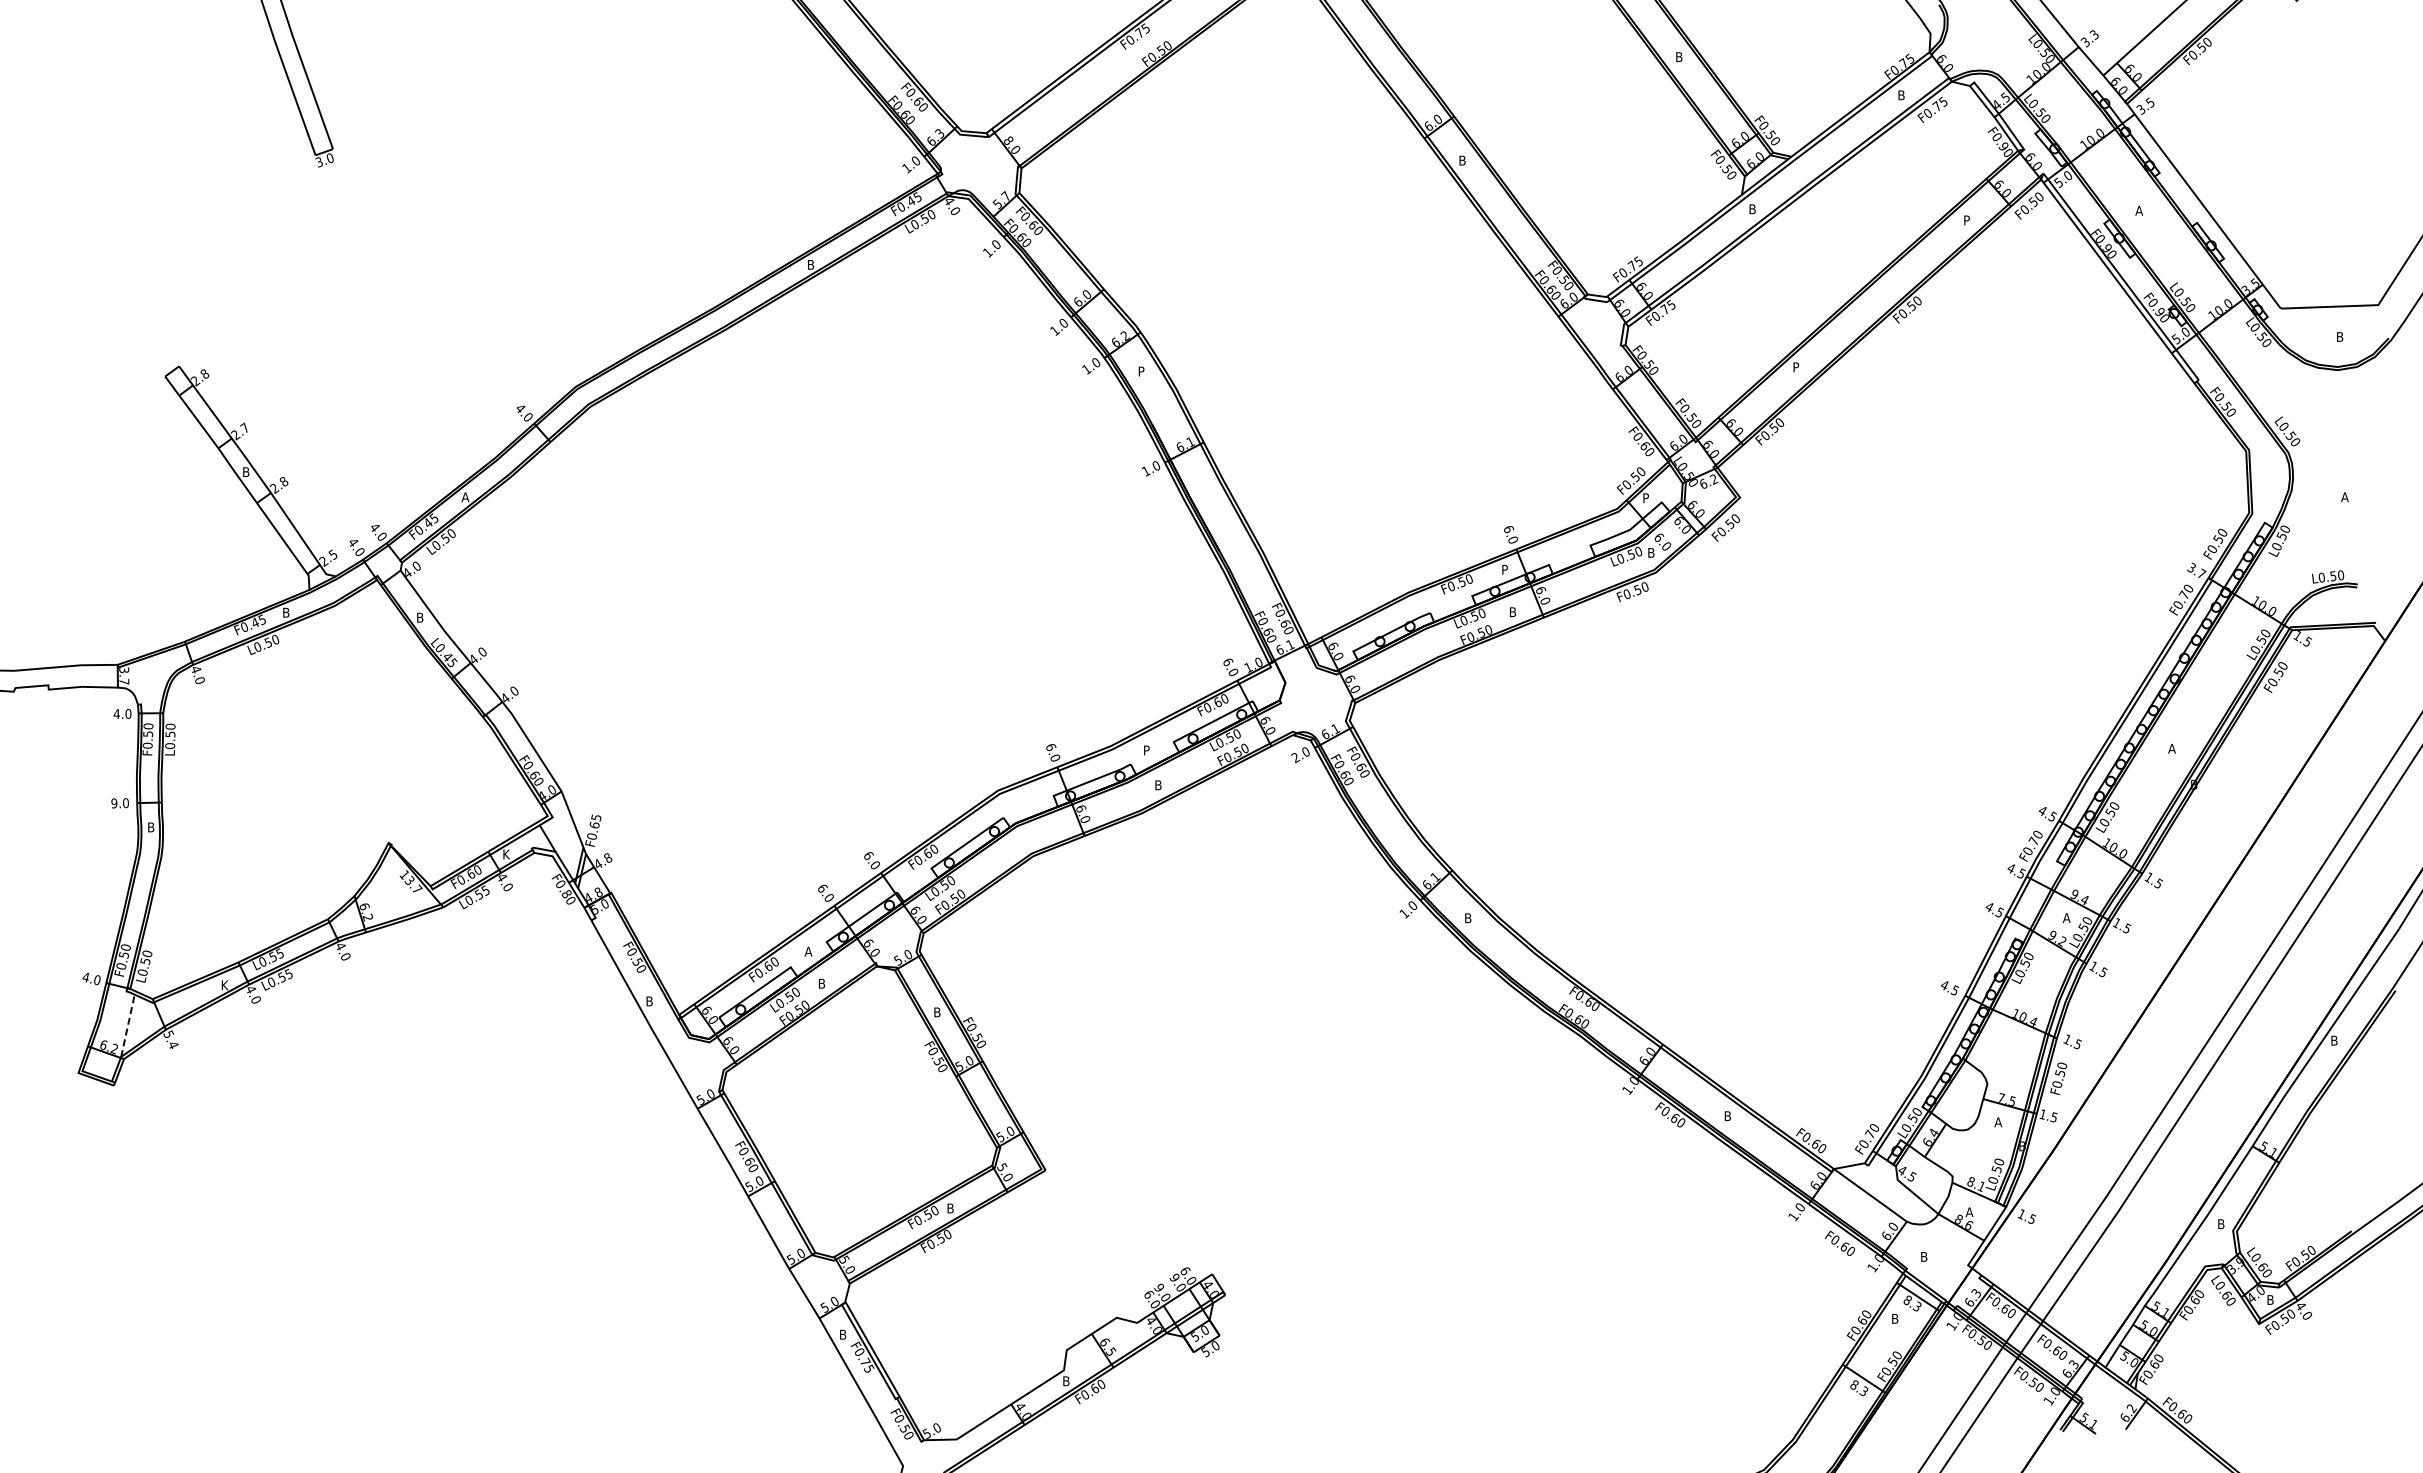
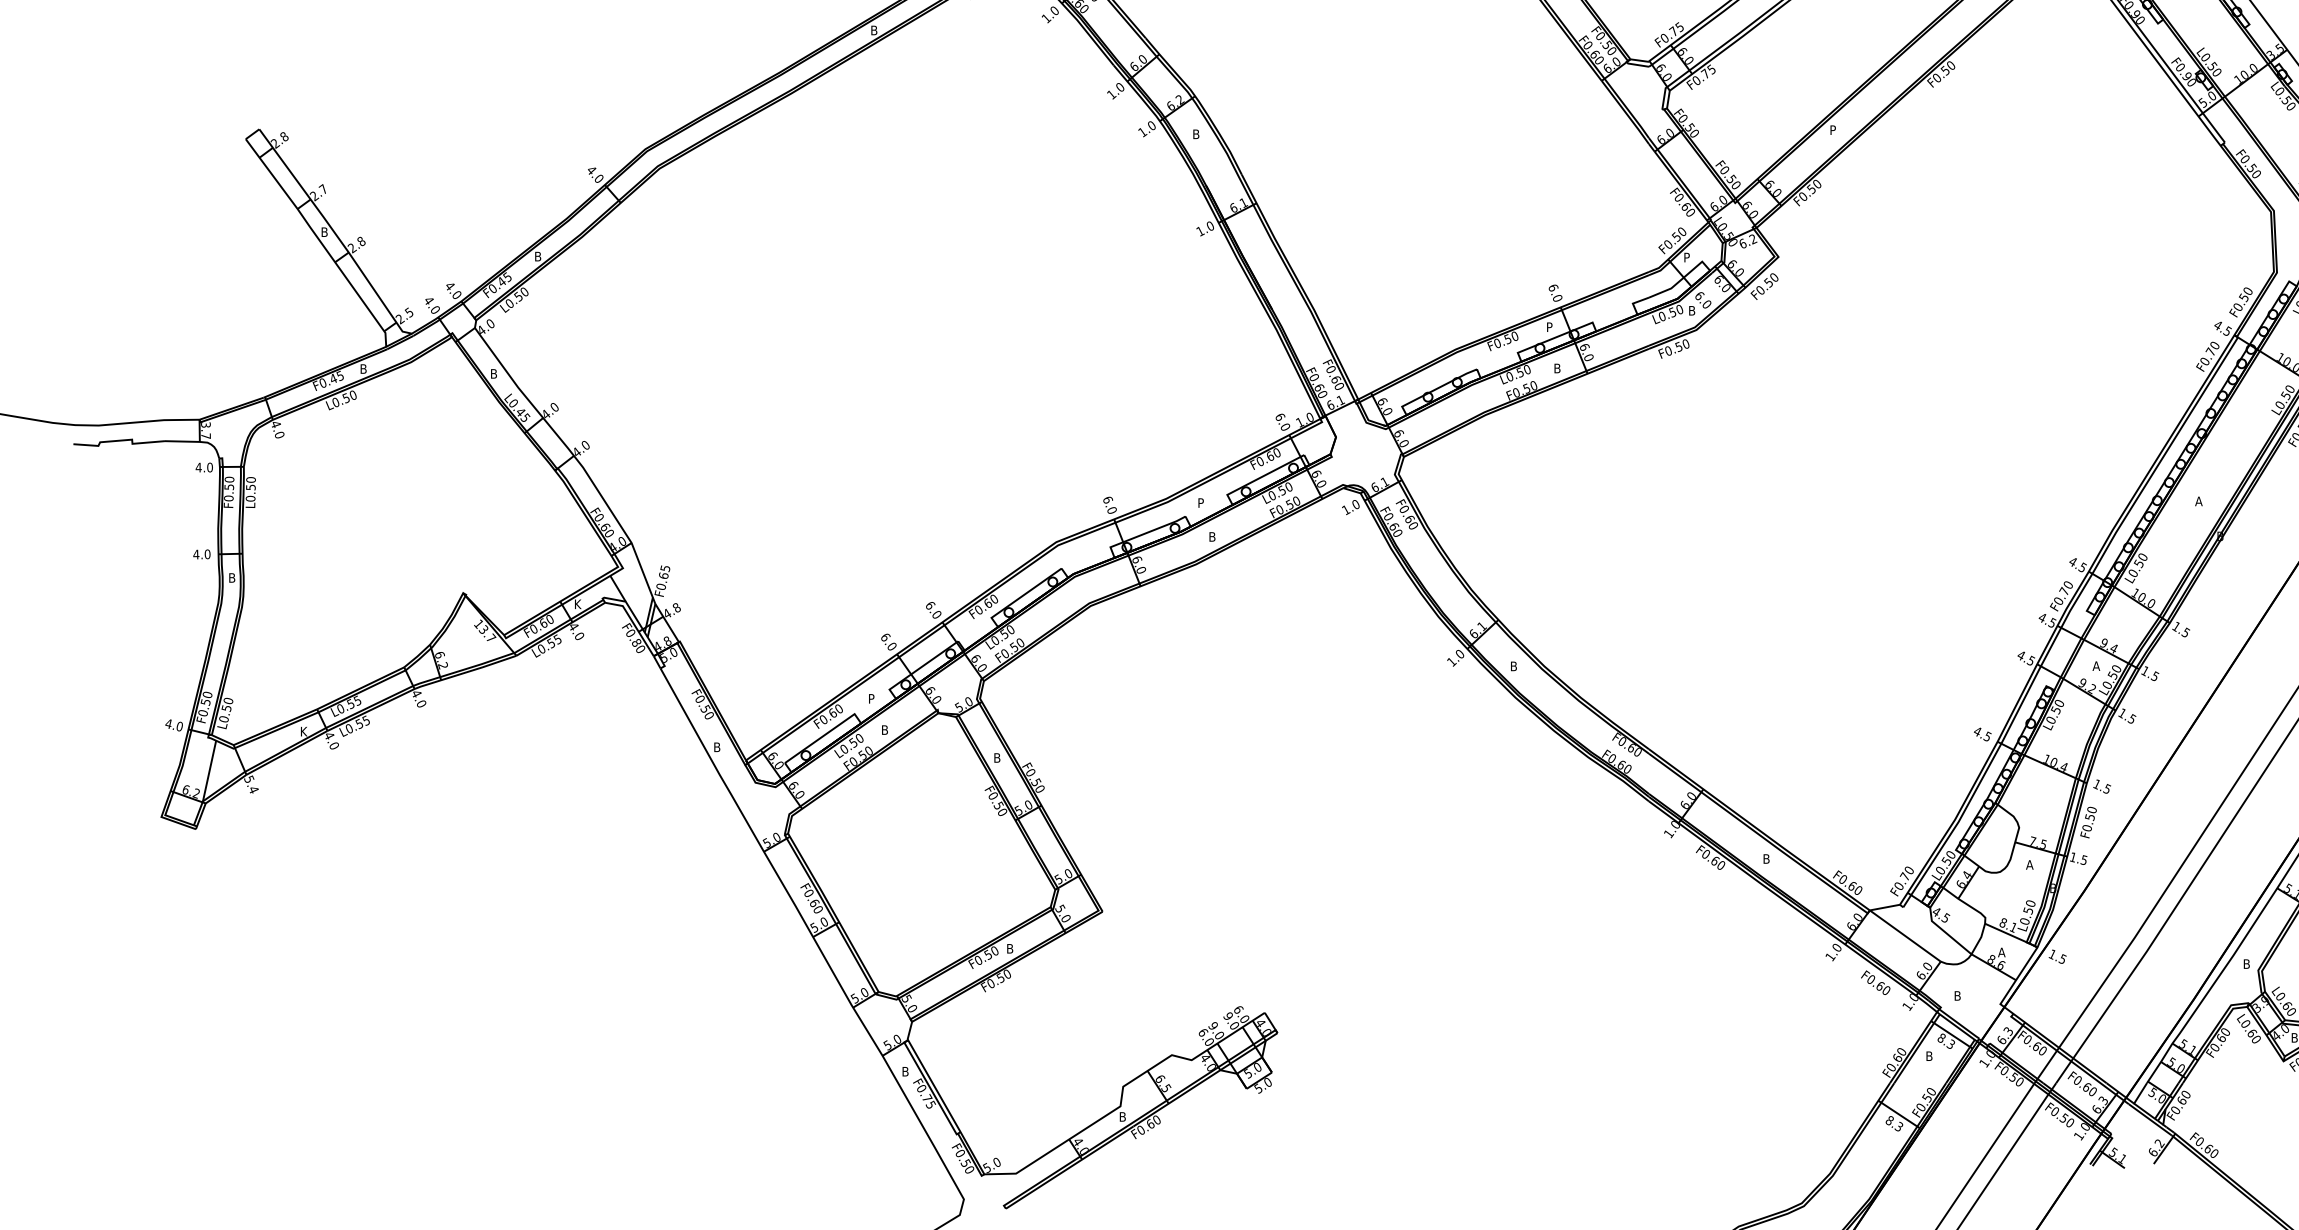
text: (1142, 371) -> (1196, 134), P -> B
text: (465, 497) -> (538, 256), A -> B
text: (2196, 570) -> (2222, 327), 3.7 -> 4.5
text: (1294, 758) -> (1344, 510), 2.0 -> 1.0
text: (114, 803) -> (196, 554), 9.0 -> 4.0
text: (808, 951) -> (871, 698), A -> P
line: (127, 1025) -> (209, 770), dashed -> solid

